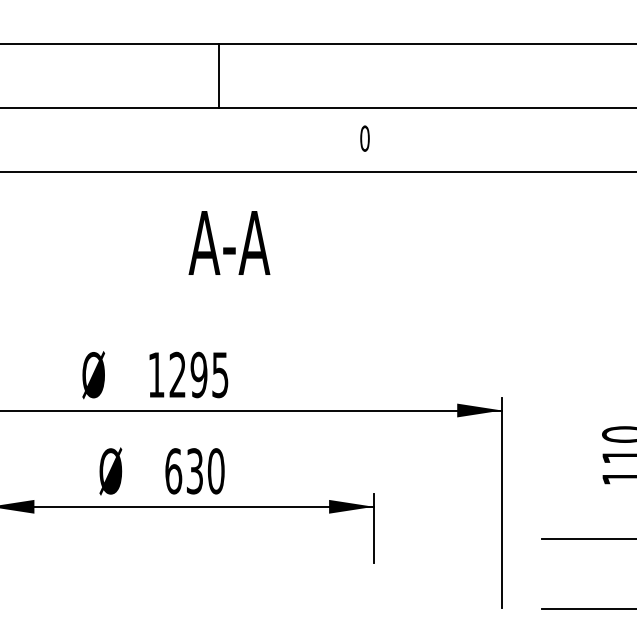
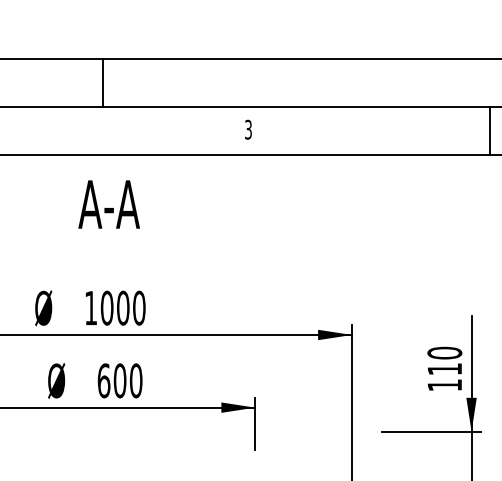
line: (219, 76) -> (103, 82), moved
text: (365, 138) -> (248, 129), 0 -> 3
text: (228, 242) -> (108, 204), moved
text: (198, 374) -> (122, 307), 1295 -> 1000
text: (194, 470) -> (119, 380), 630 -> 600

